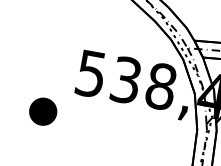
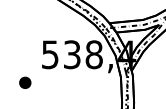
part: (43, 110) -> (25, 82), size x0.71

